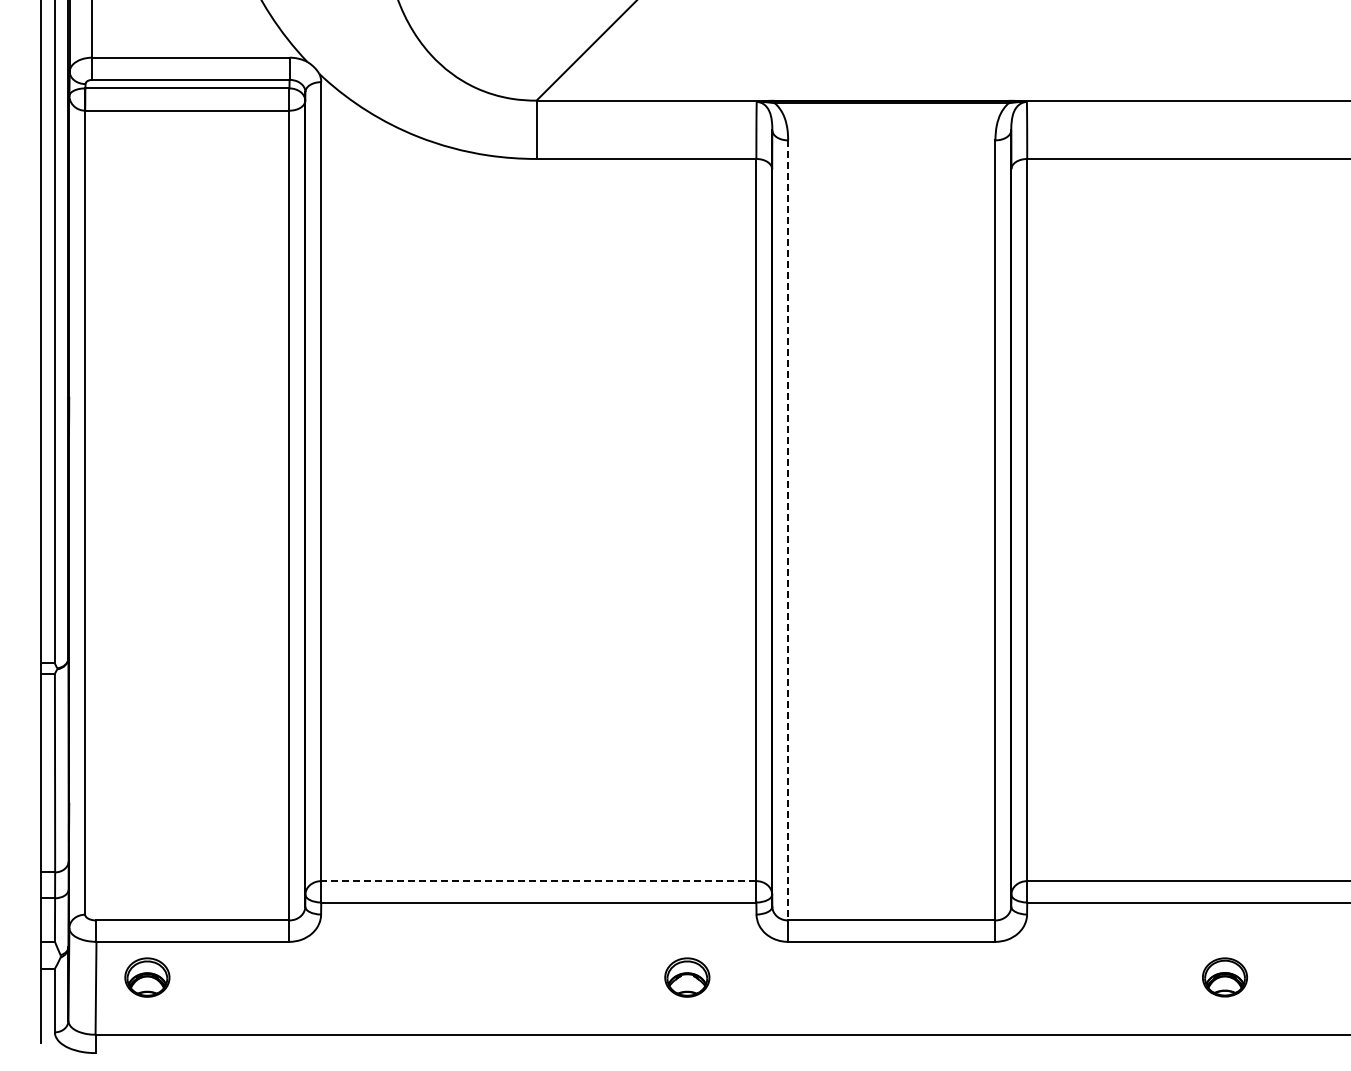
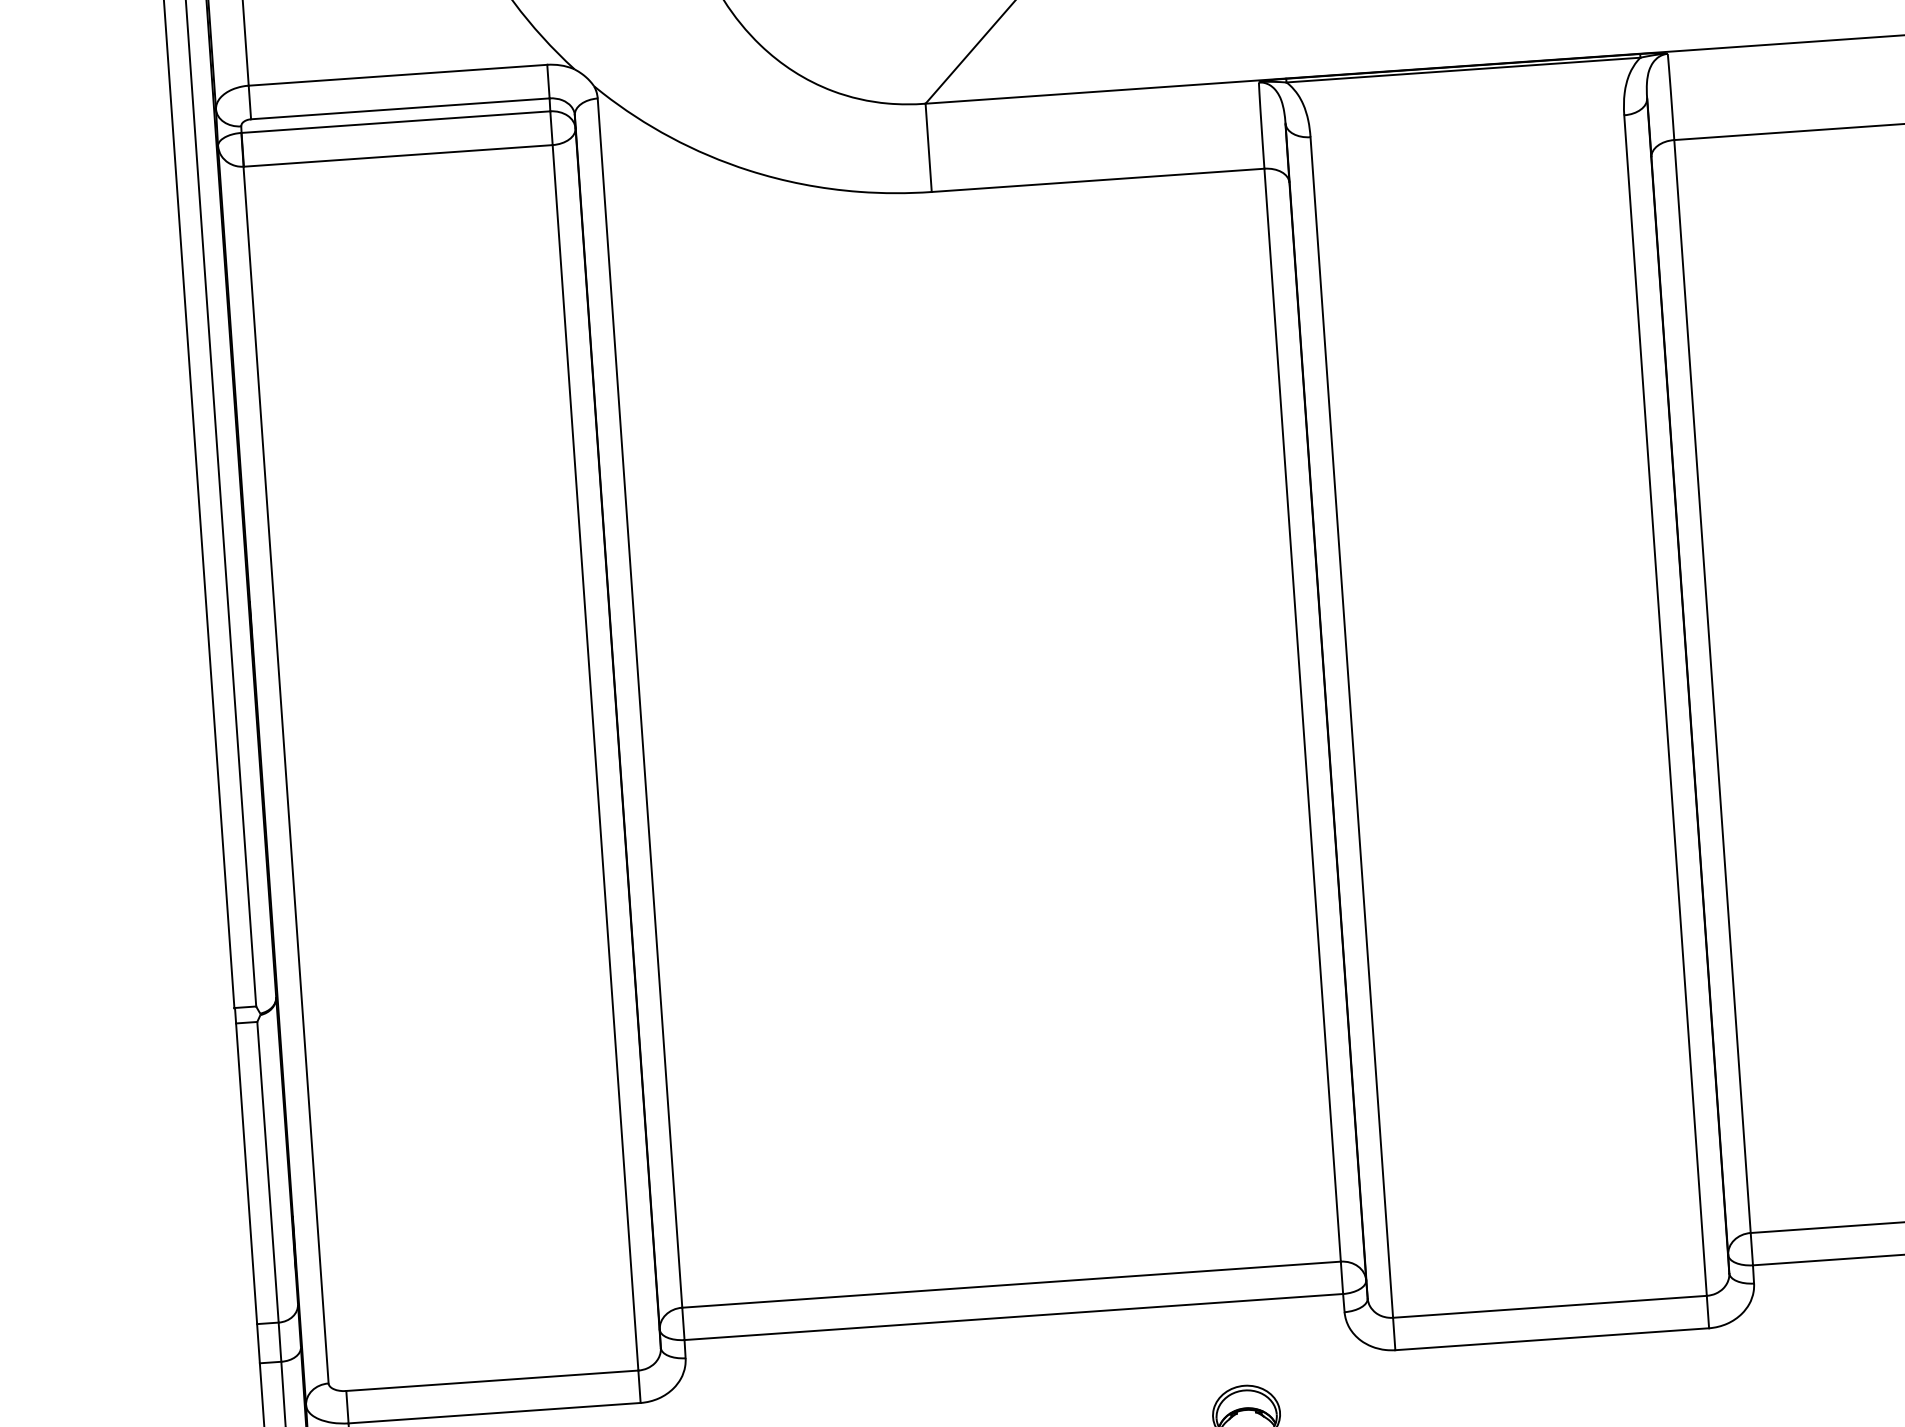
line: (788, 530) -> (1352, 727), dashed -> solid
line: (538, 881) -> (1011, 1285), dashed -> solid

